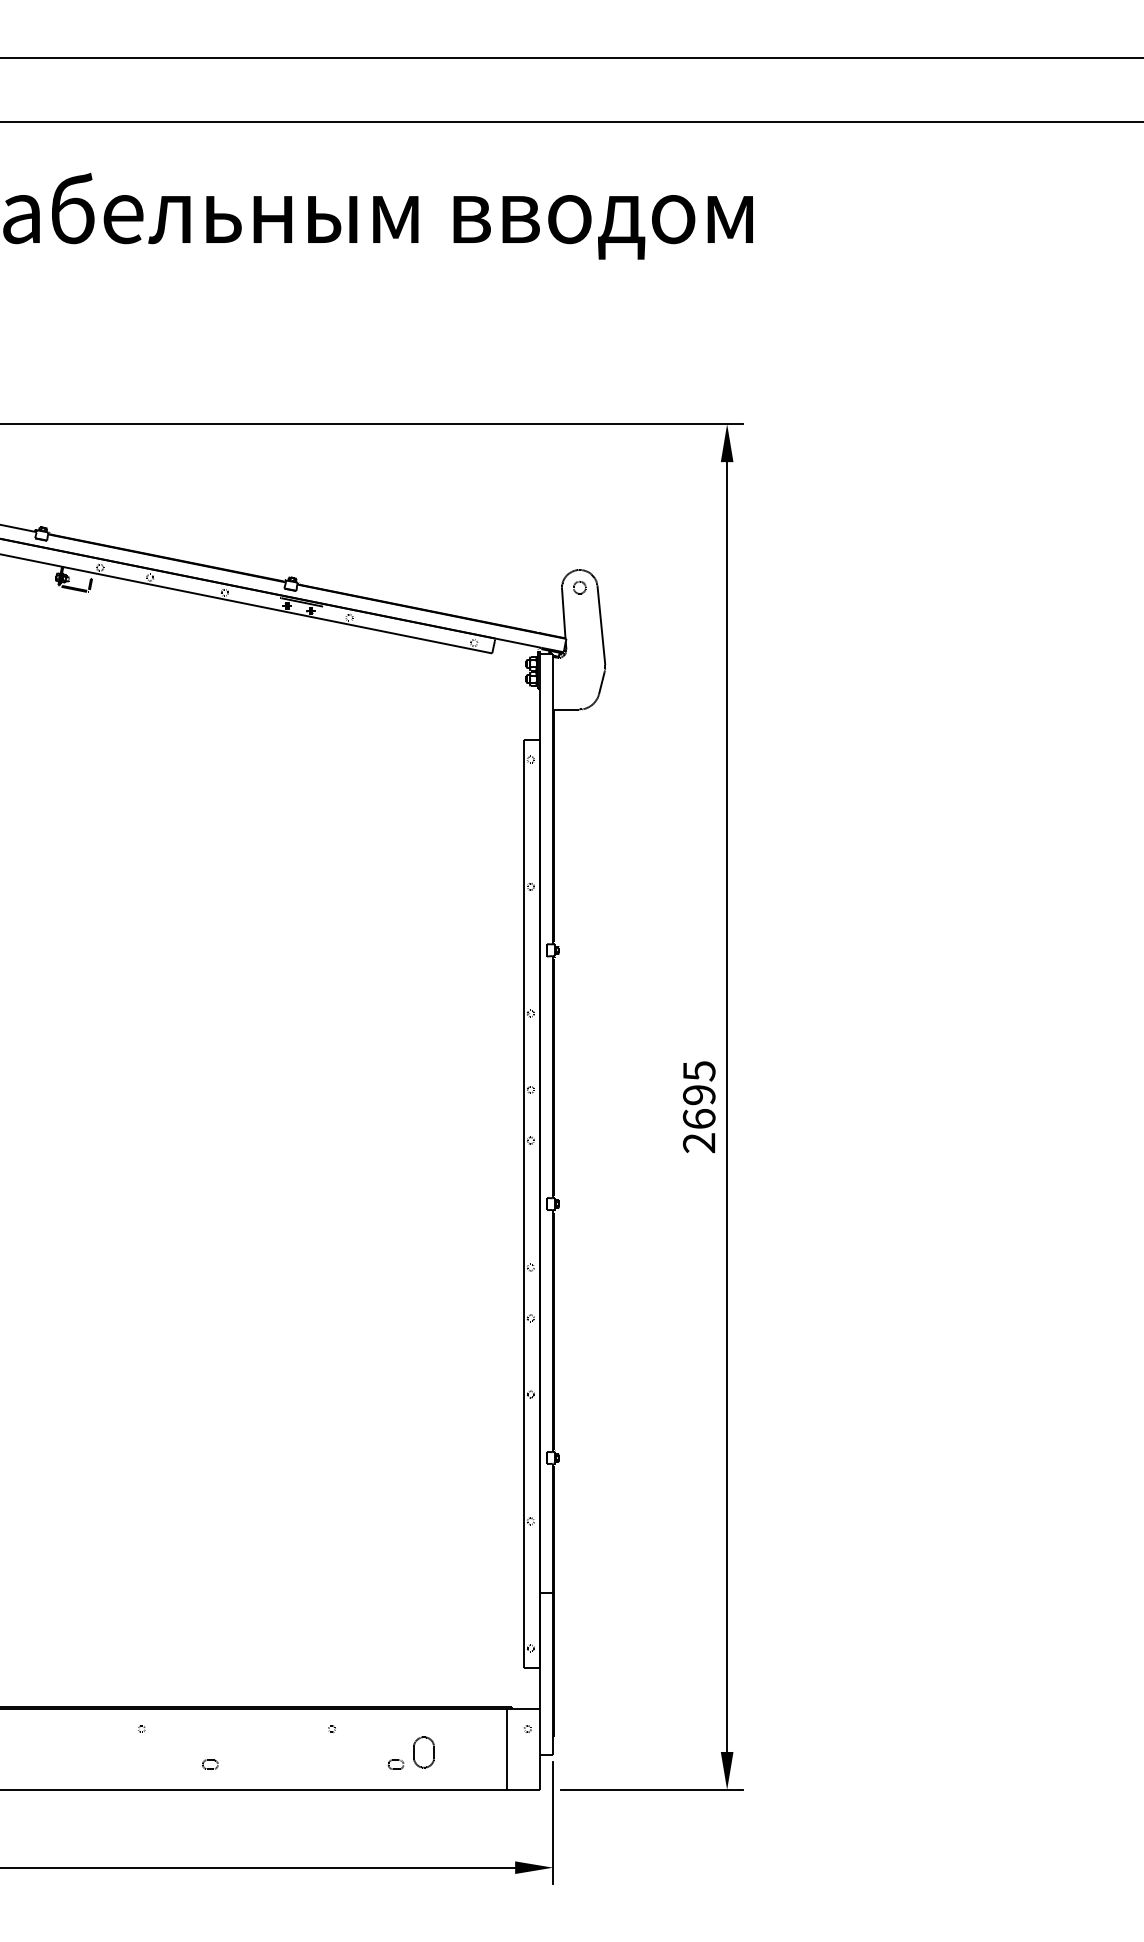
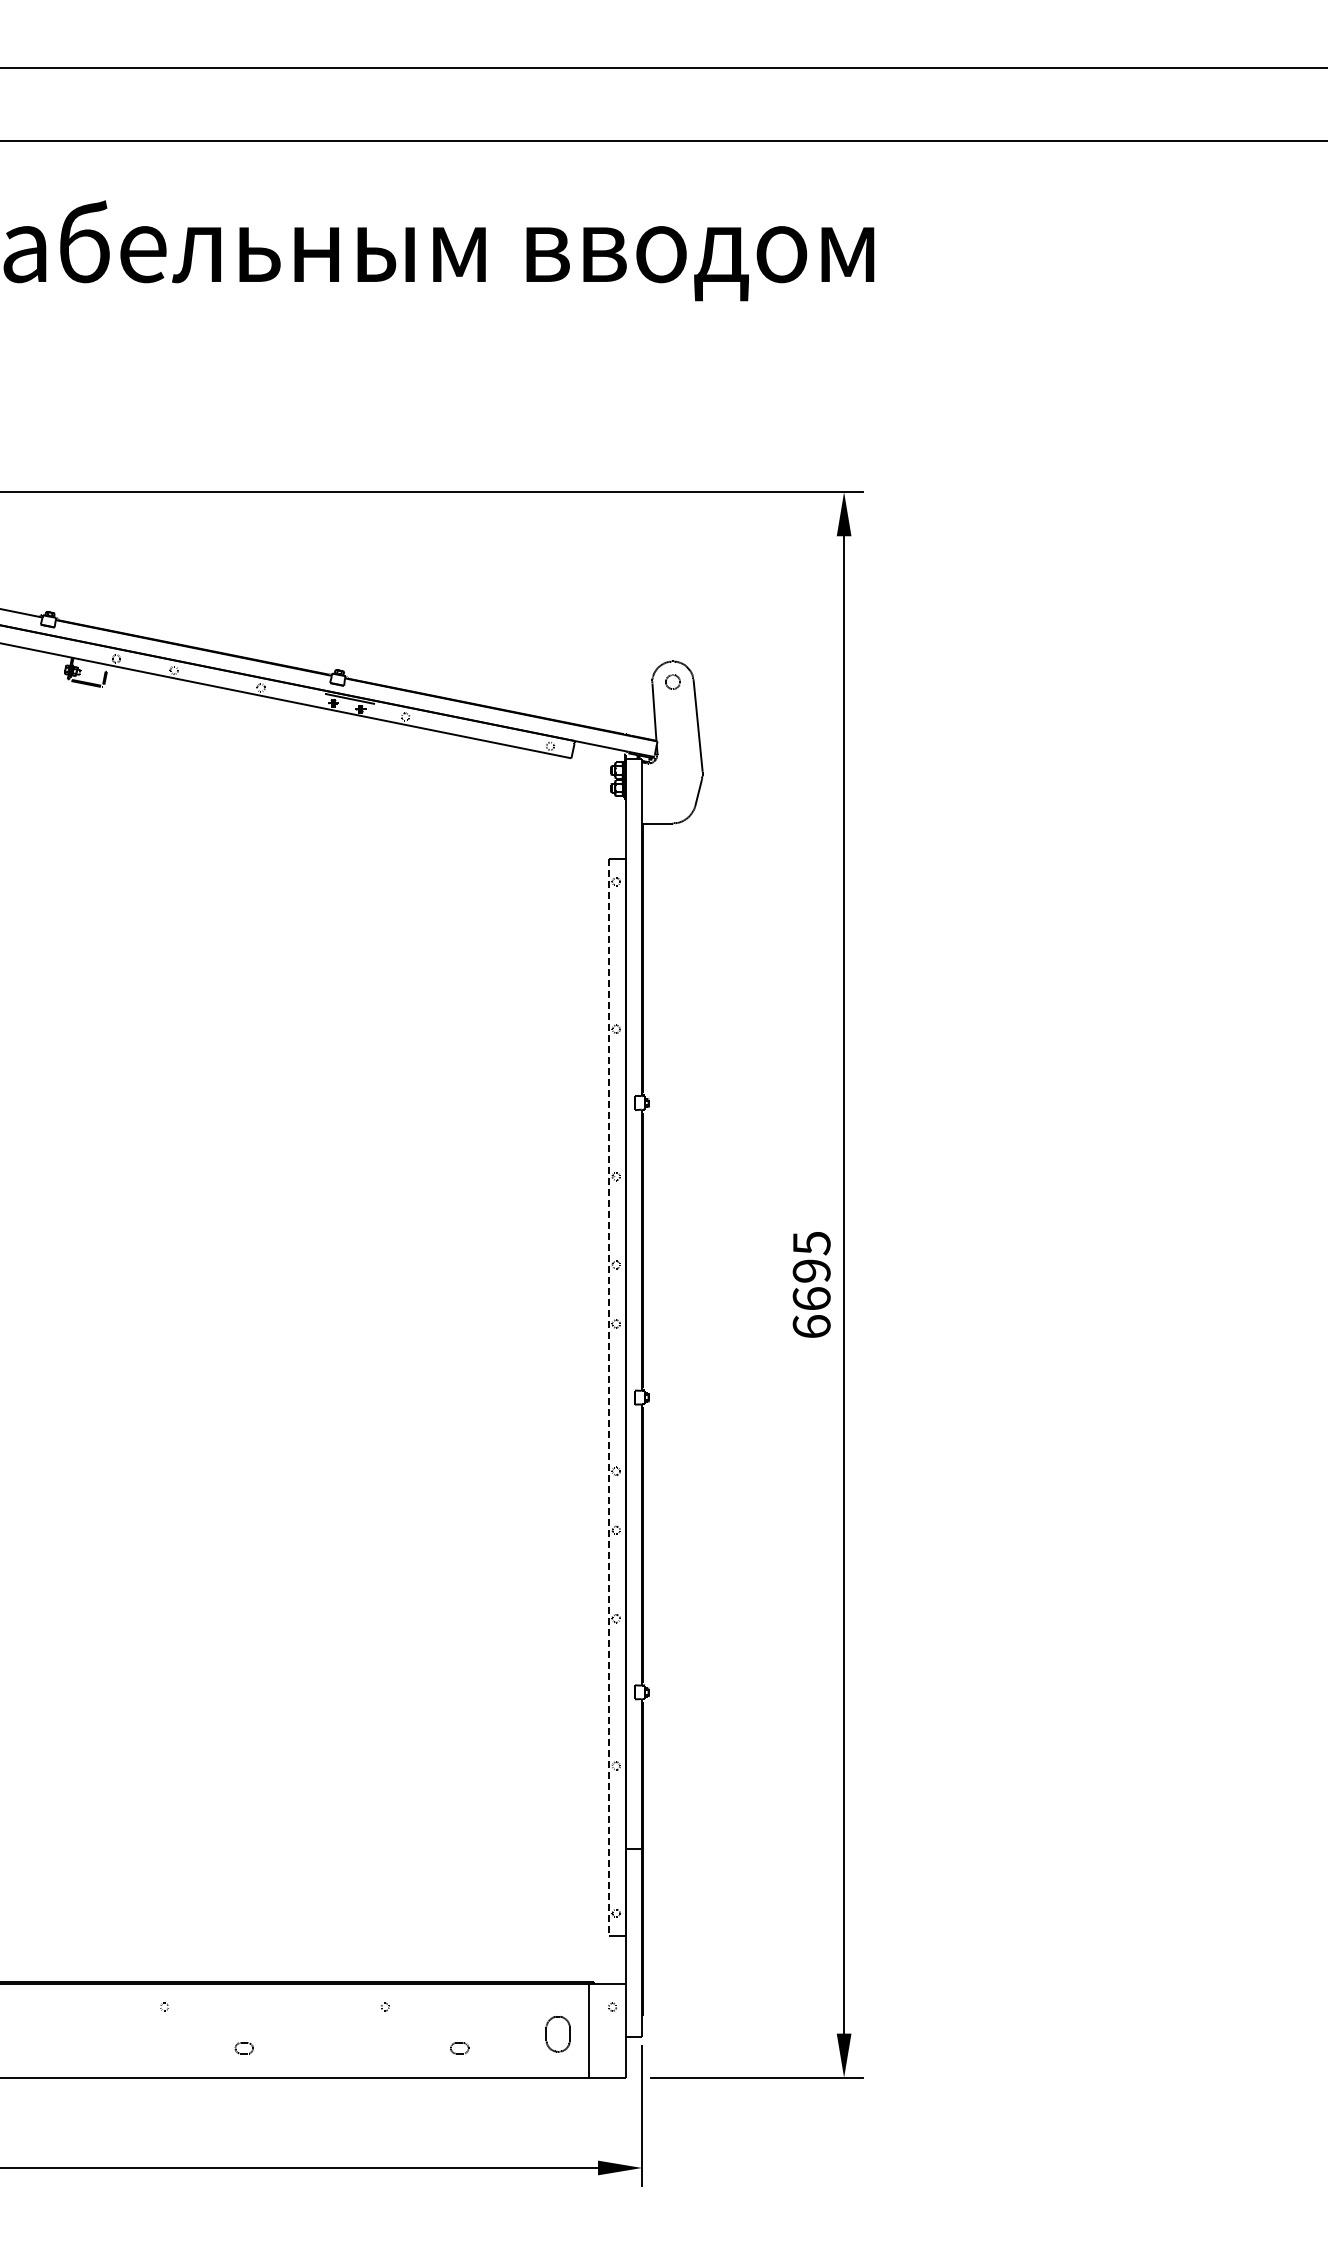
text: (699, 1142) -> (811, 1326), 2695 -> 6695
line: (524, 1204) -> (608, 1397), solid -> dashed
part: (423, 1752) -> (557, 2034), moved

